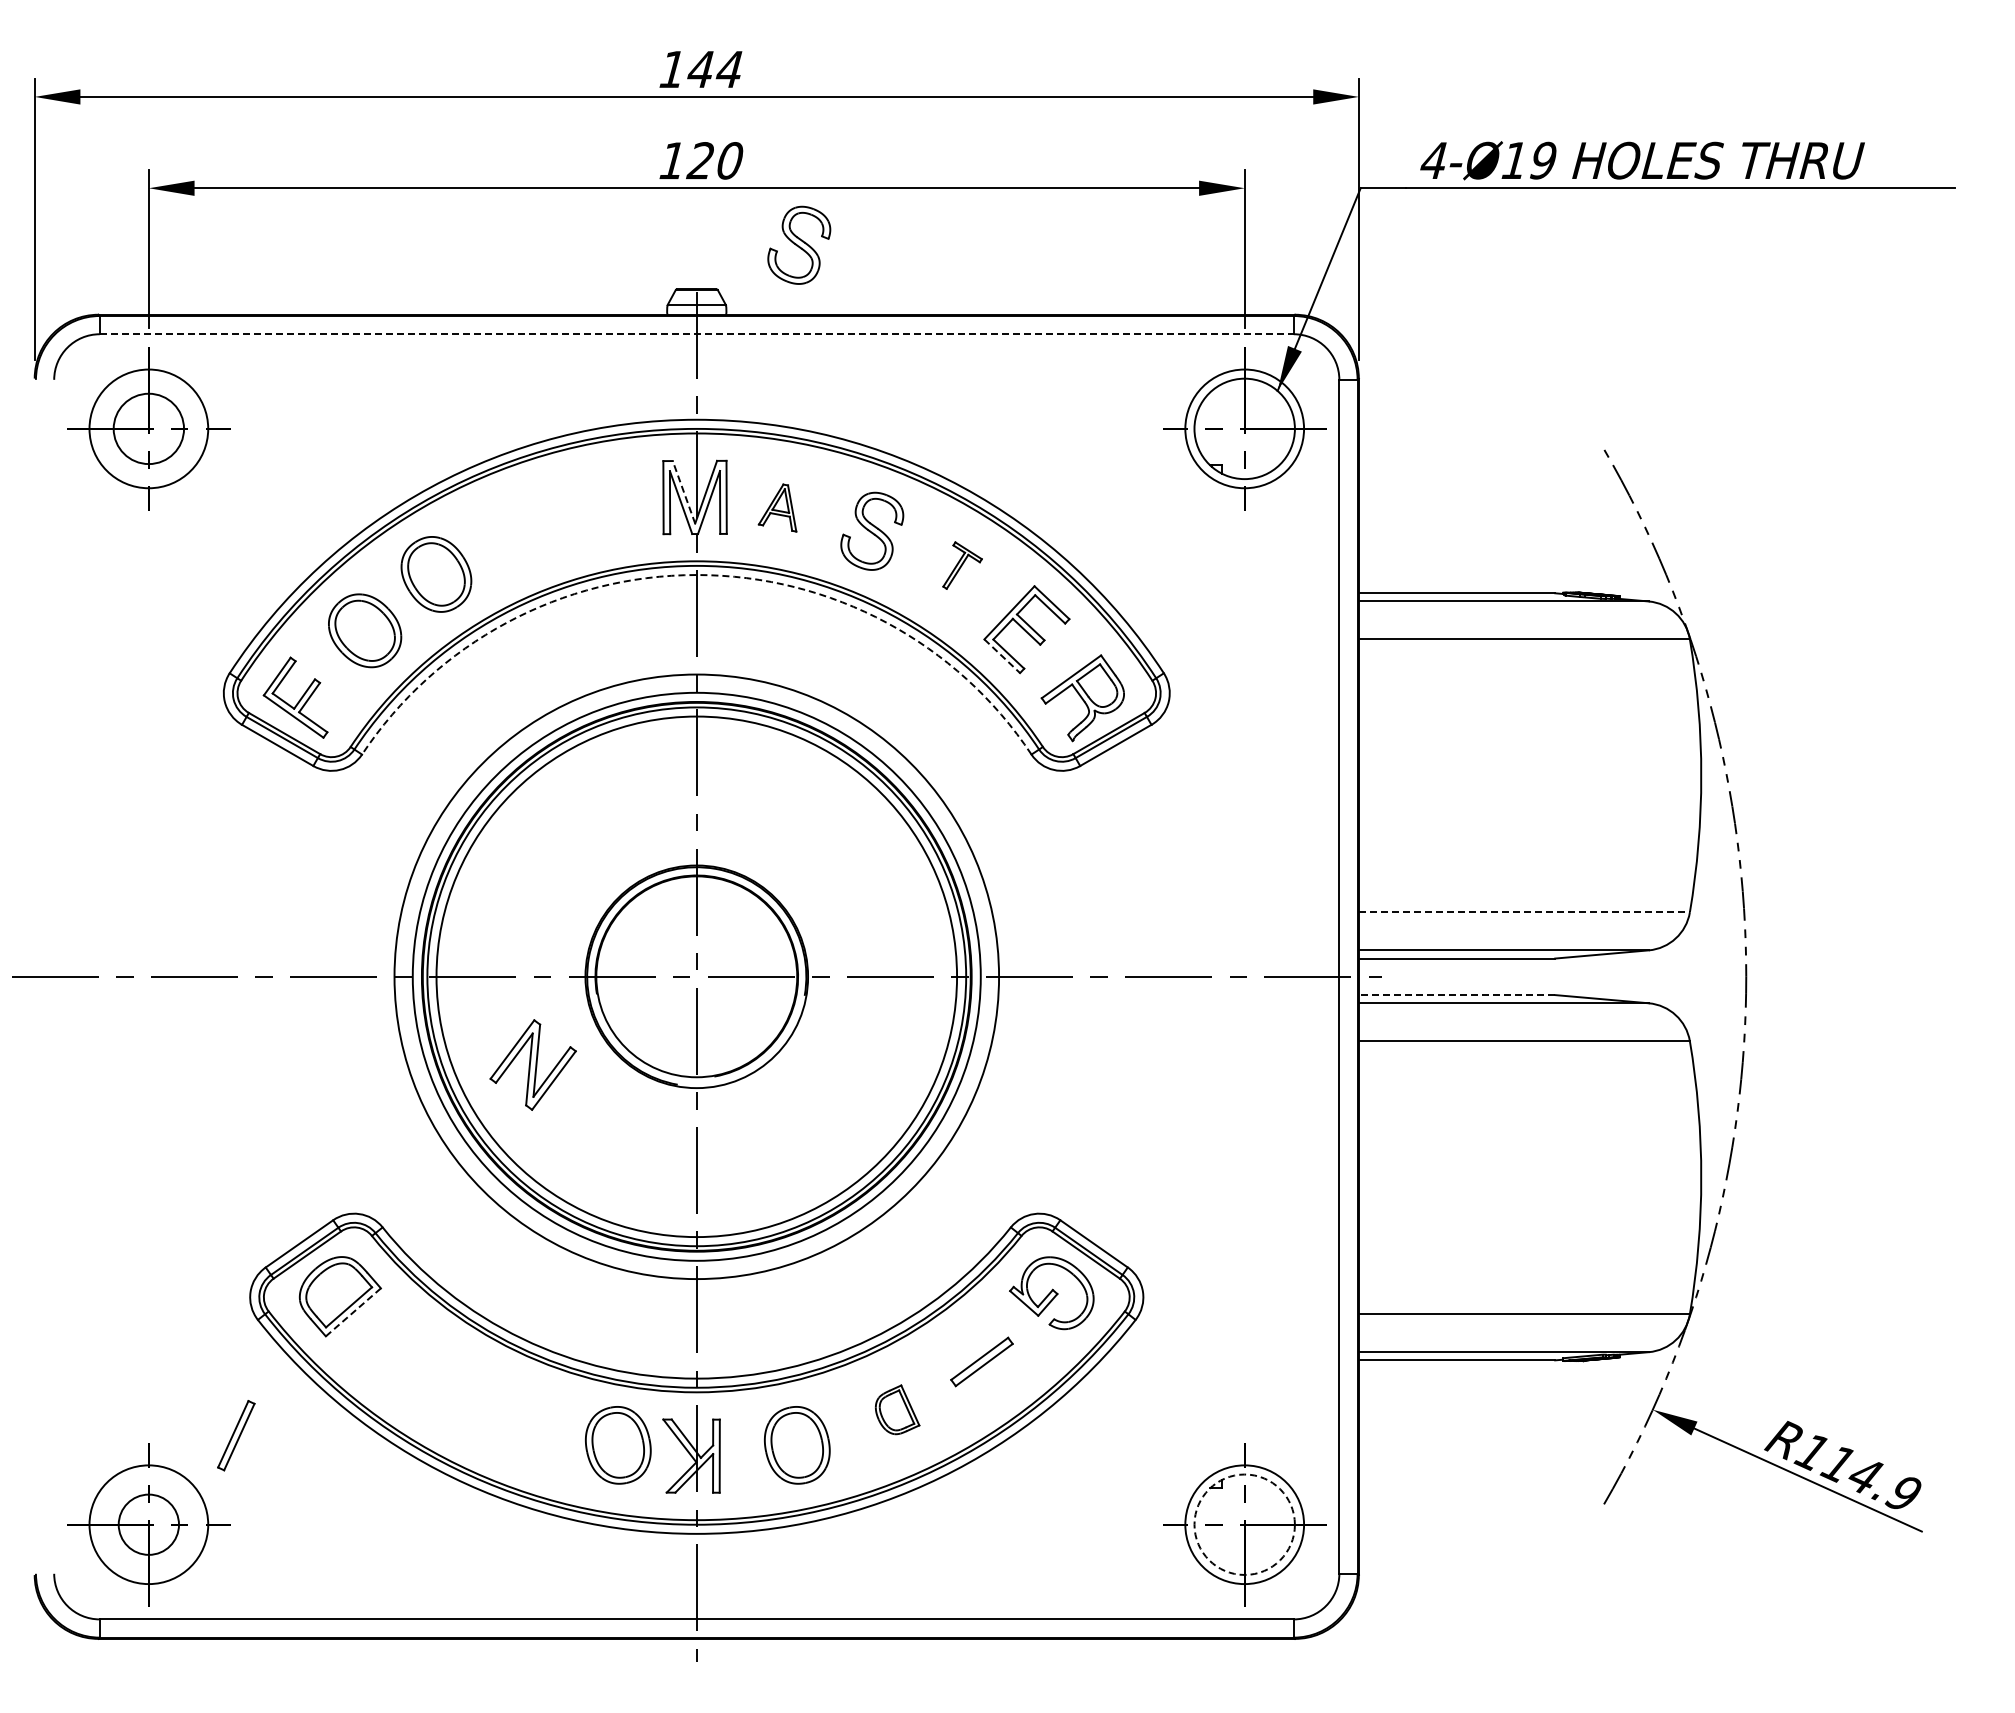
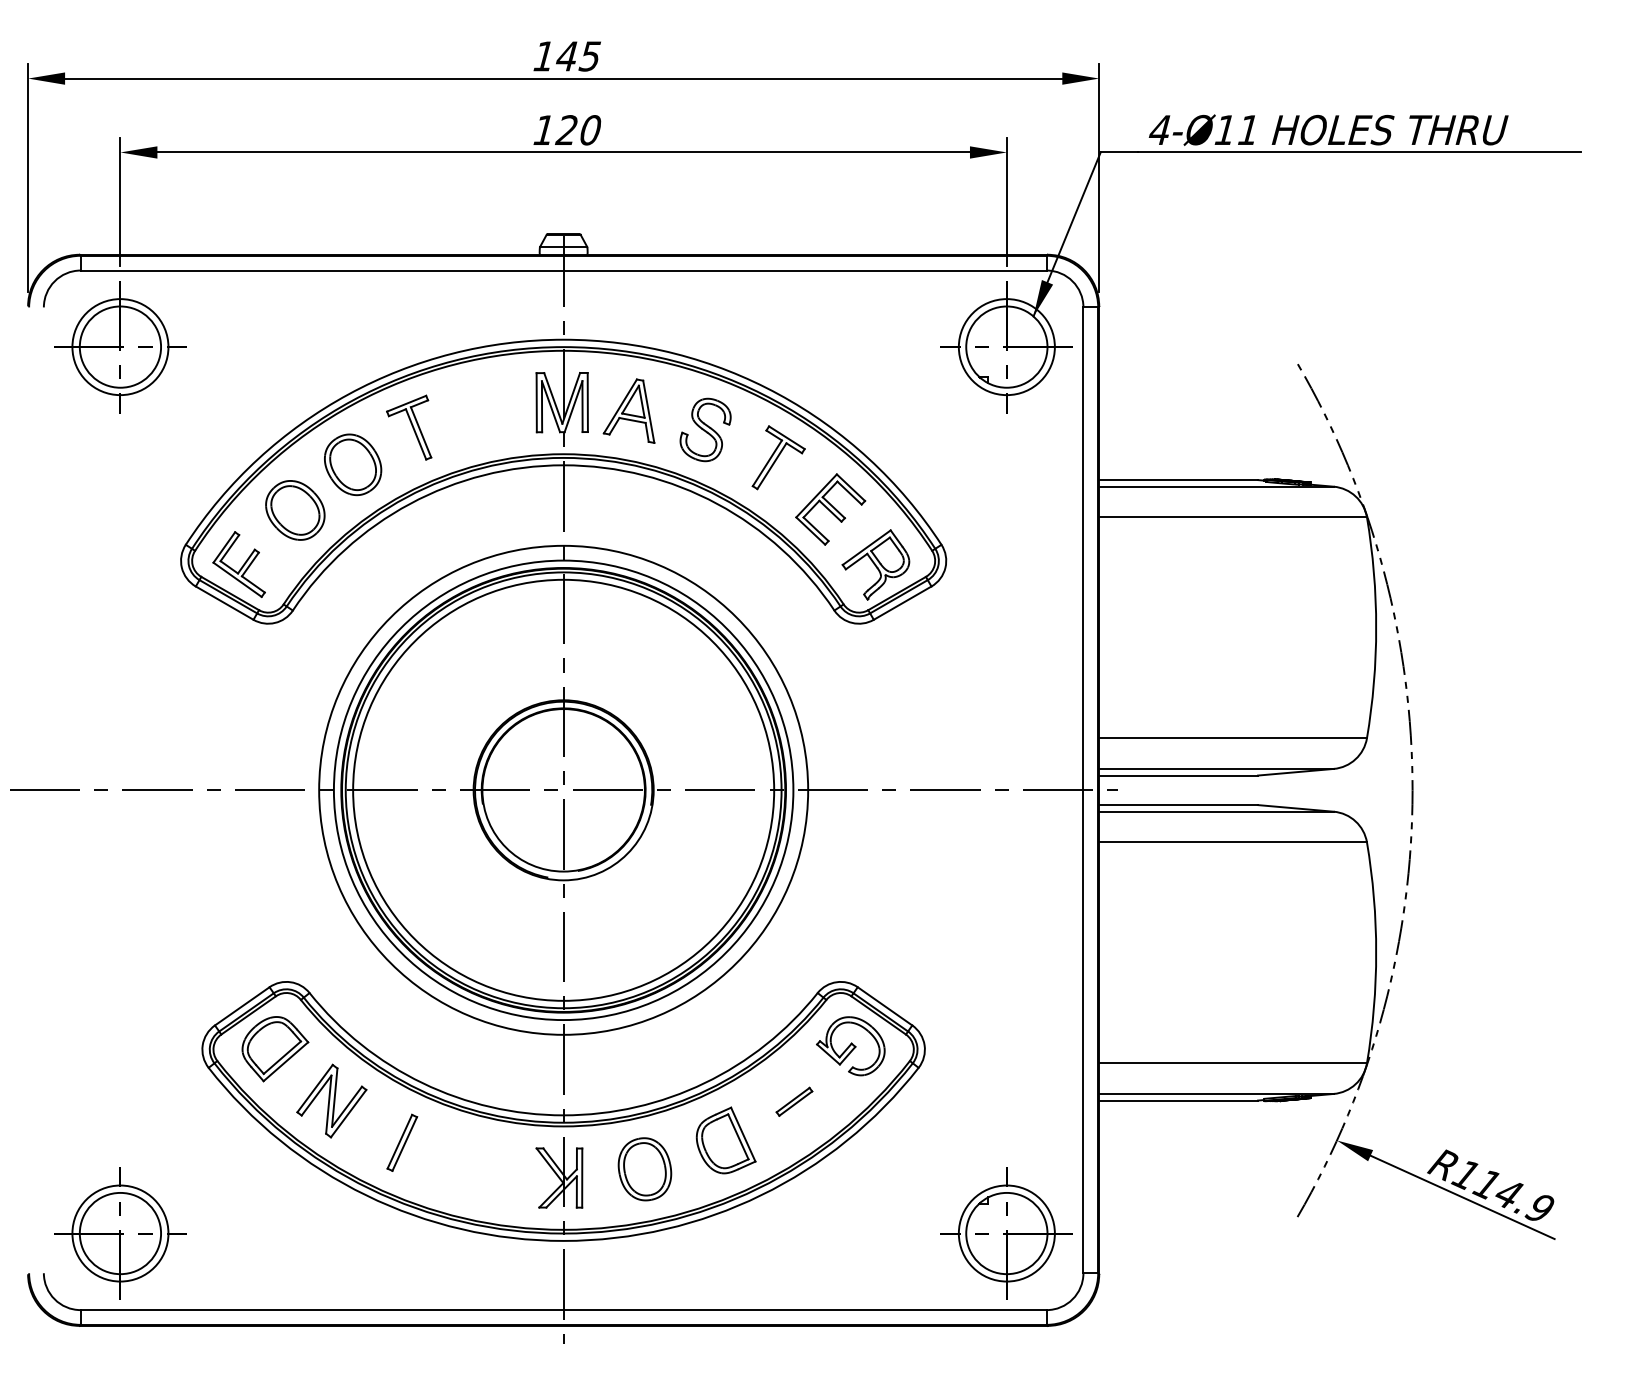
text: (729, 69) -> (590, 56), 144 -> 145
text: (1543, 160) -> (1248, 130), 4-Ø19 -> 4-Ø11
part: (799, 244) -> (646, 197), removed
line: (696, 334) -> (563, 270), dashed -> solid
circle: (148, 428) -> (120, 346), size x1.43
line: (683, 491) -> (552, 397), dashed -> solid
part: (777, 507) -> (628, 410), size x1.67
part: (505, 528) -> (408, 427), added
part: (962, 565) -> (778, 457), size x1.67
arc: (696, 575) -> (563, 465), dashed -> solid
line: (1002, 656) -> (810, 531), dashed -> solid
line: (1524, 912) -> (1233, 738), dashed -> solid
line: (1456, 995) -> (1178, 805), dashed -> solid
part: (532, 1064) -> (331, 1100), moved
line: (353, 1312) -> (285, 1061), dashed -> solid
part: (982, 1361) -> (794, 1101), size x0.71
part: (897, 1409) -> (726, 1140), size x1.67
part: (236, 1435) -> (402, 1142), moved
part: (618, 1445) -> (500, 1169), removed
circle: (148, 1524) -> (120, 1233), size x1.67
circle: (1244, 1524) -> (1006, 1233), dashed -> solid

